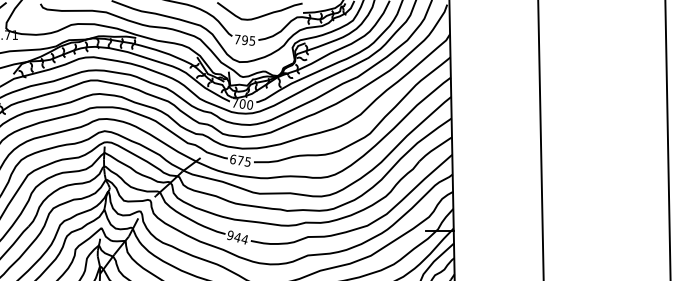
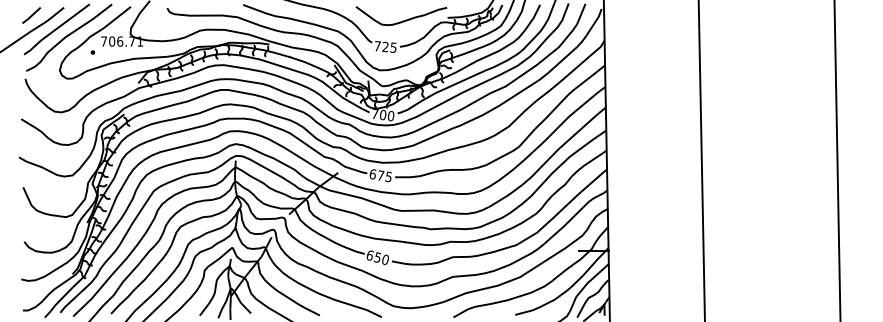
text: (244, 39) -> (385, 46), 795 -> 725
text: (237, 237) -> (377, 257), 944 -> 650

